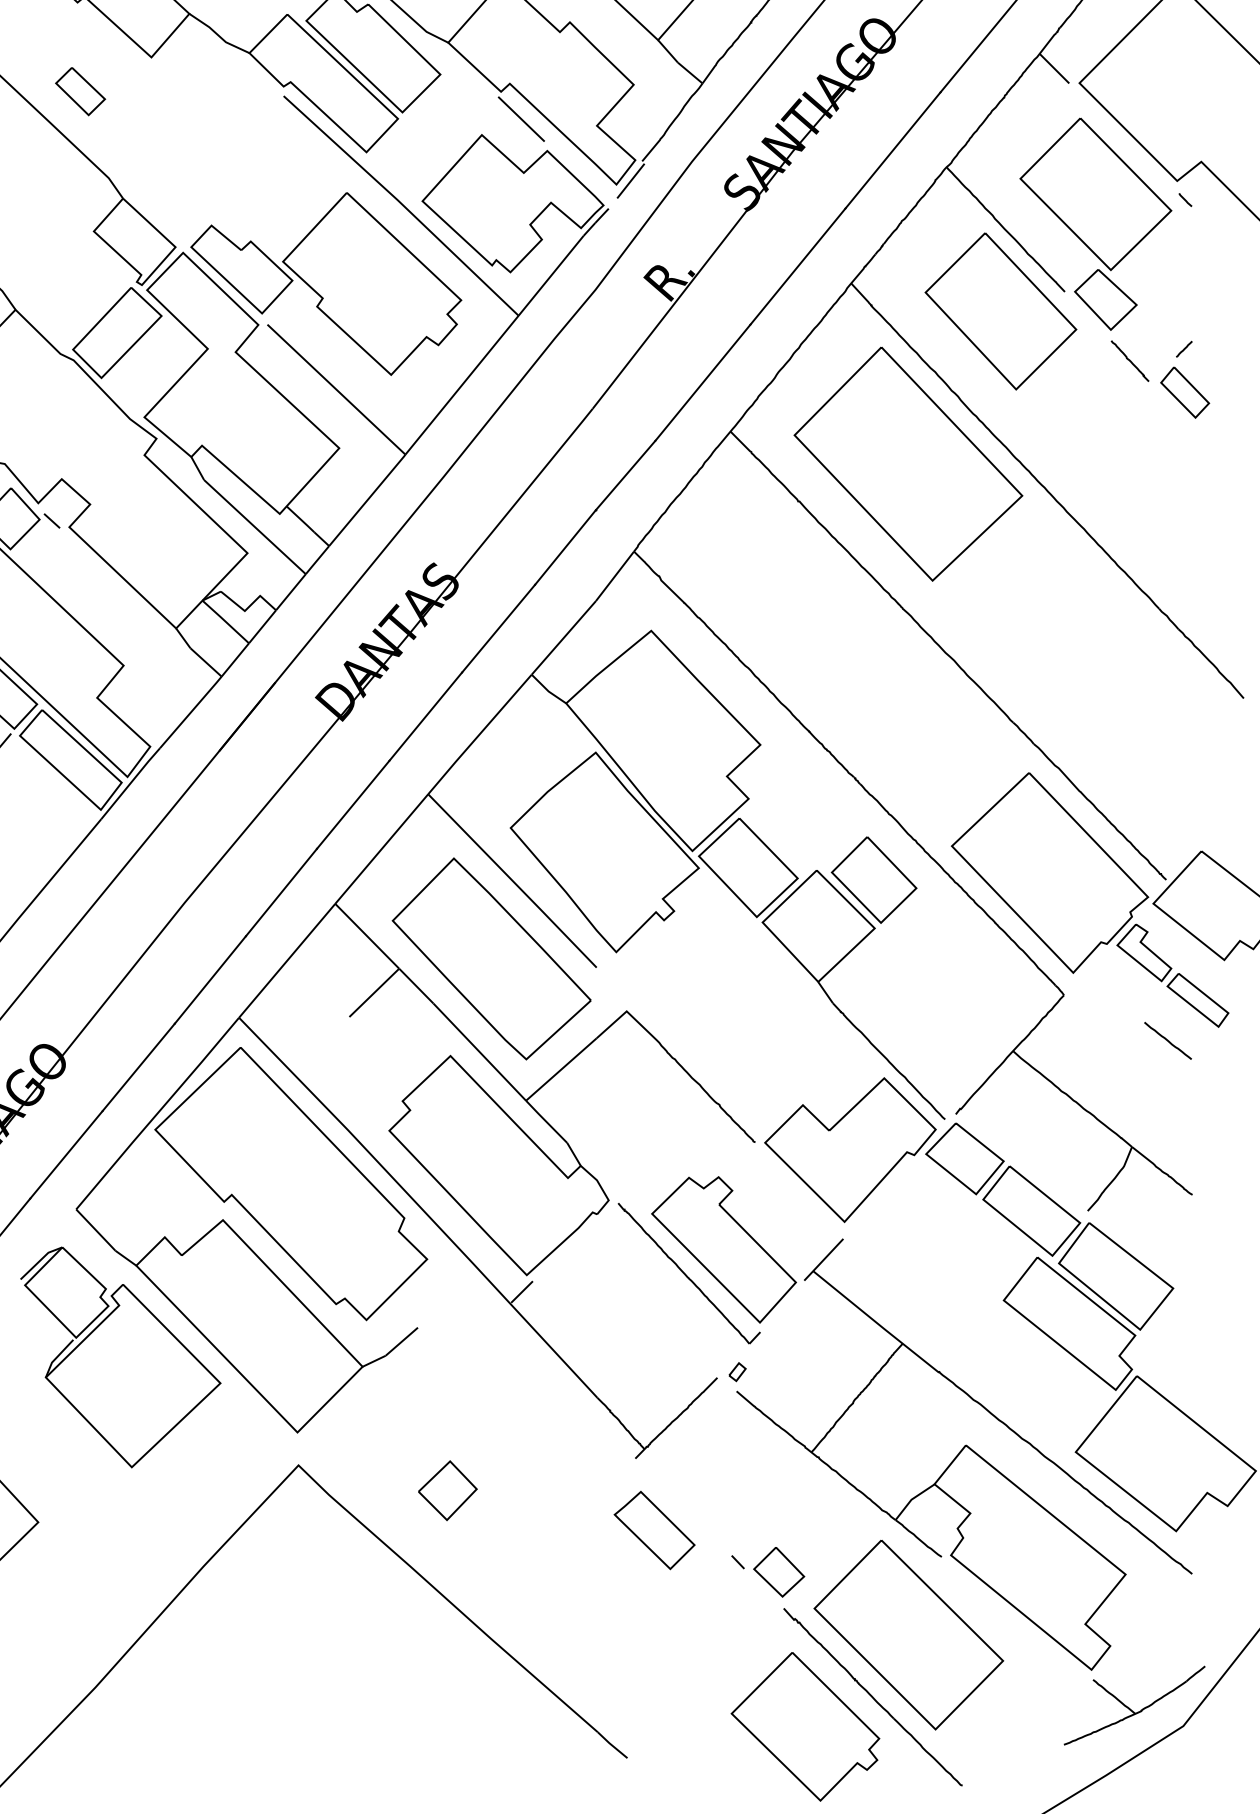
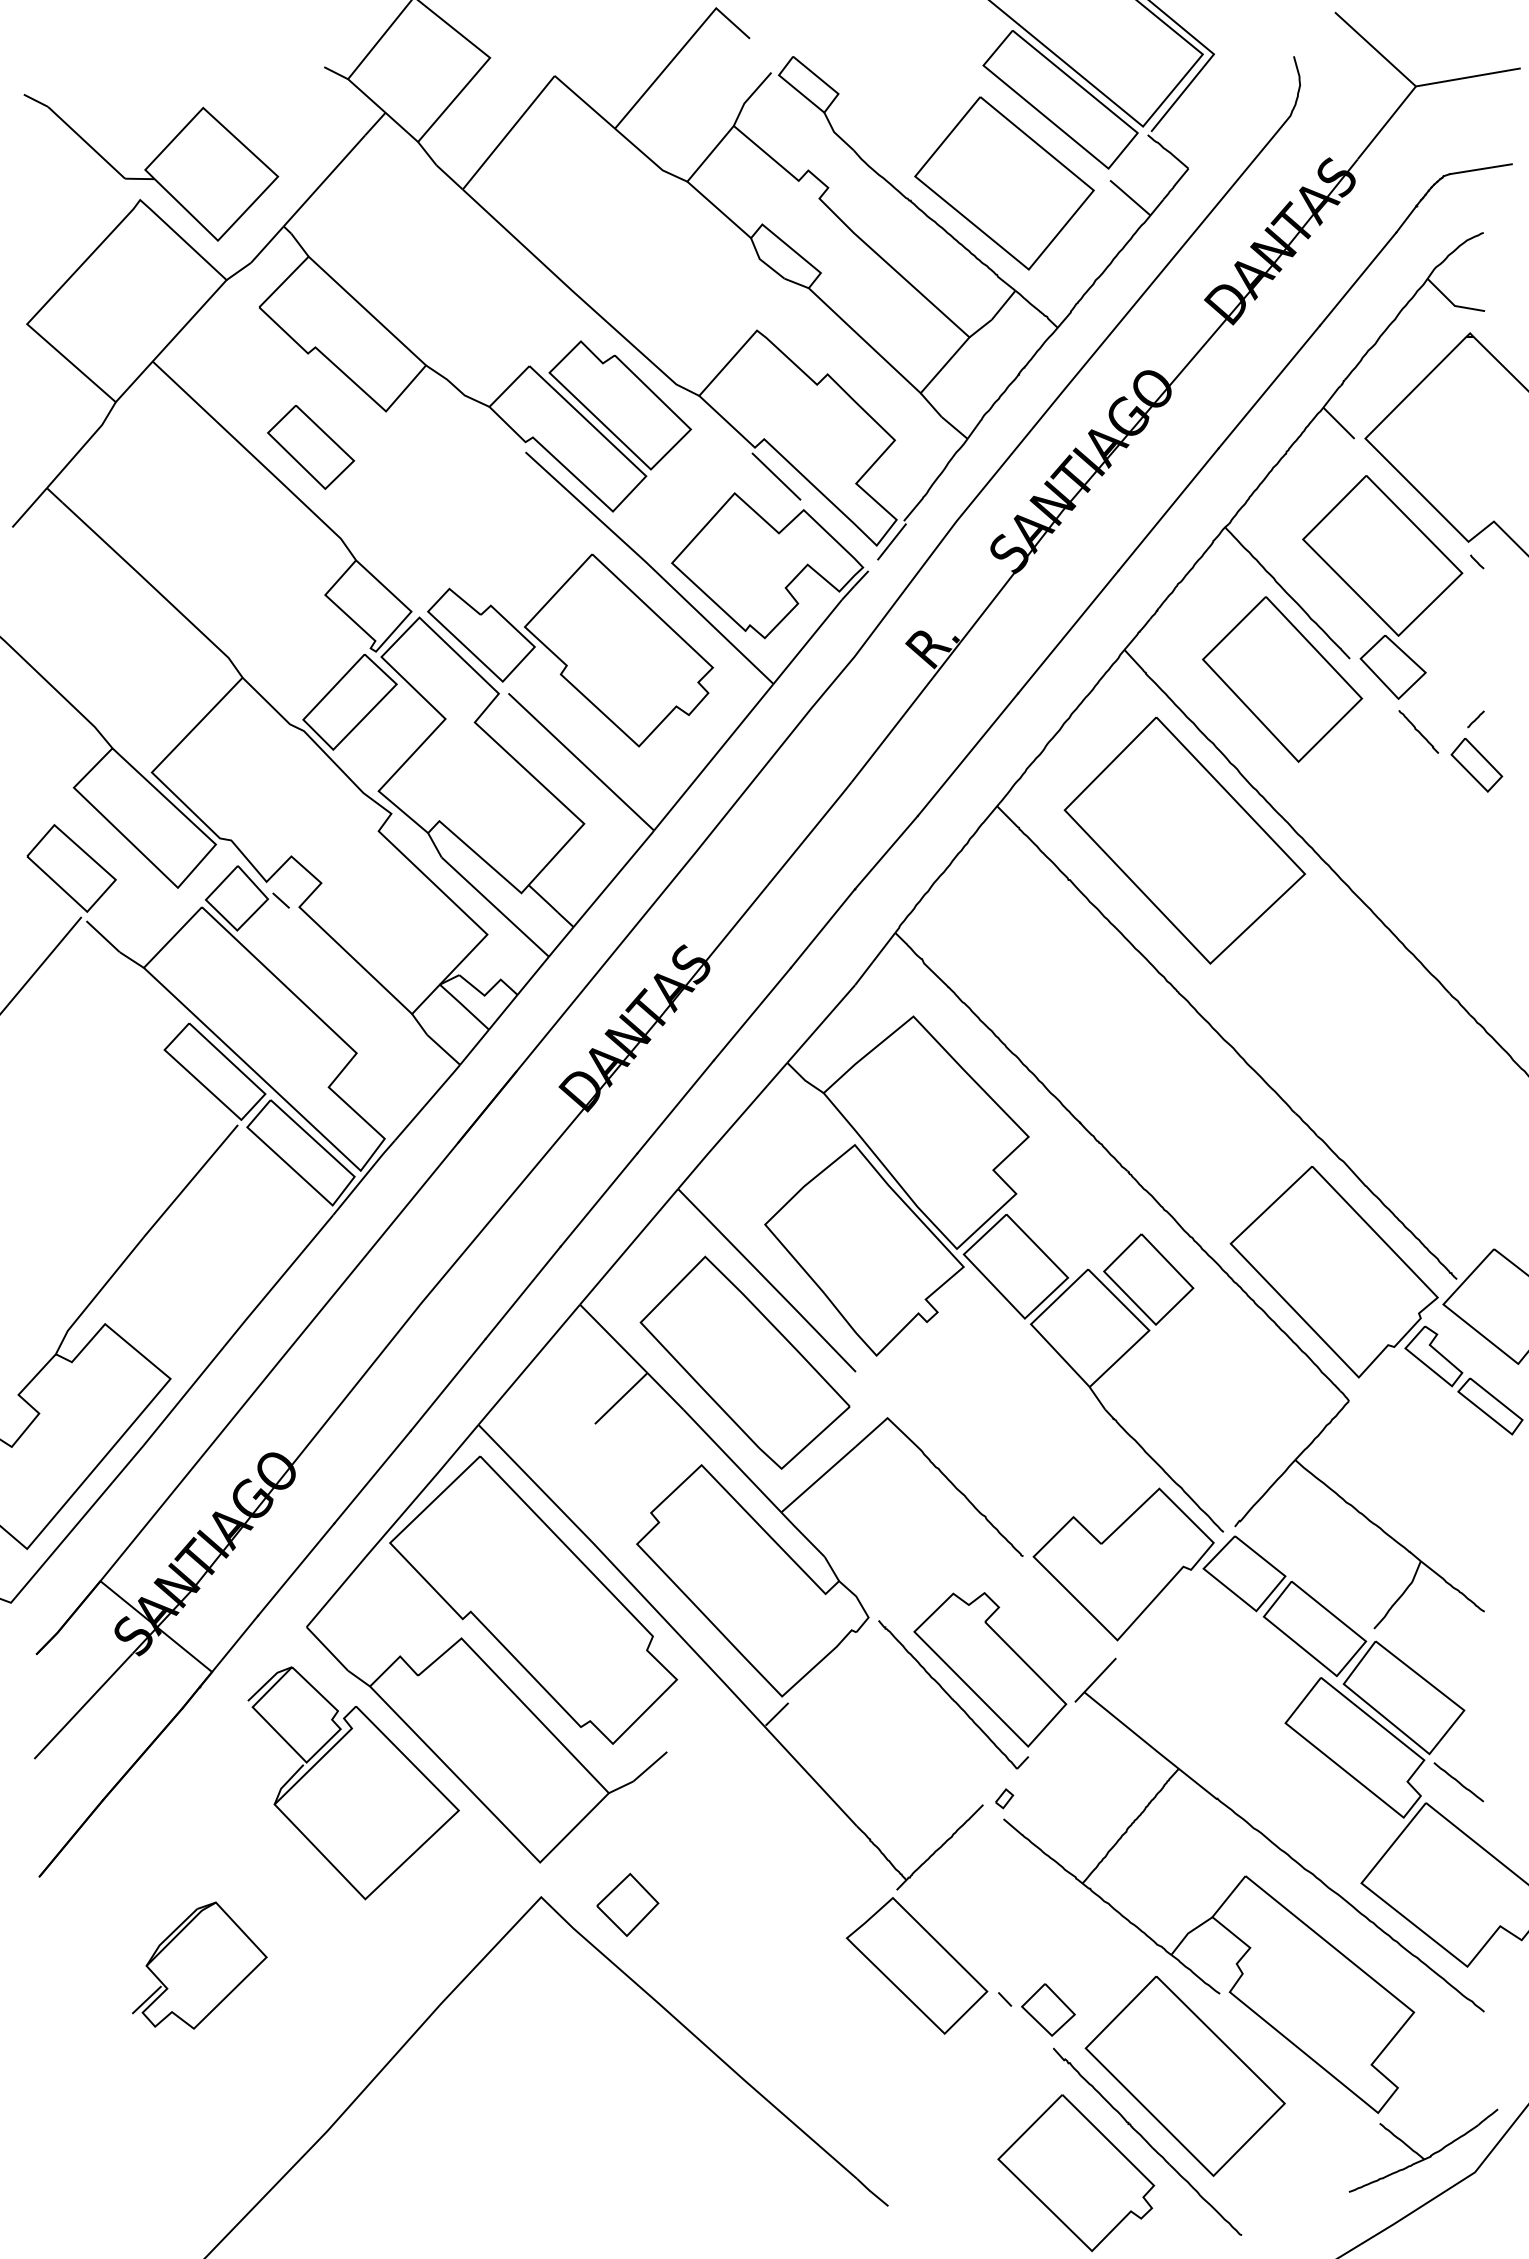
part: (80, 91) -> (311, 447), size x1.67
line: (1167, 1041) -> (1458, 1782), moved
part: (447, 1490) -> (627, 1904), moved
part: (654, 1530) -> (916, 1965), size x1.67

